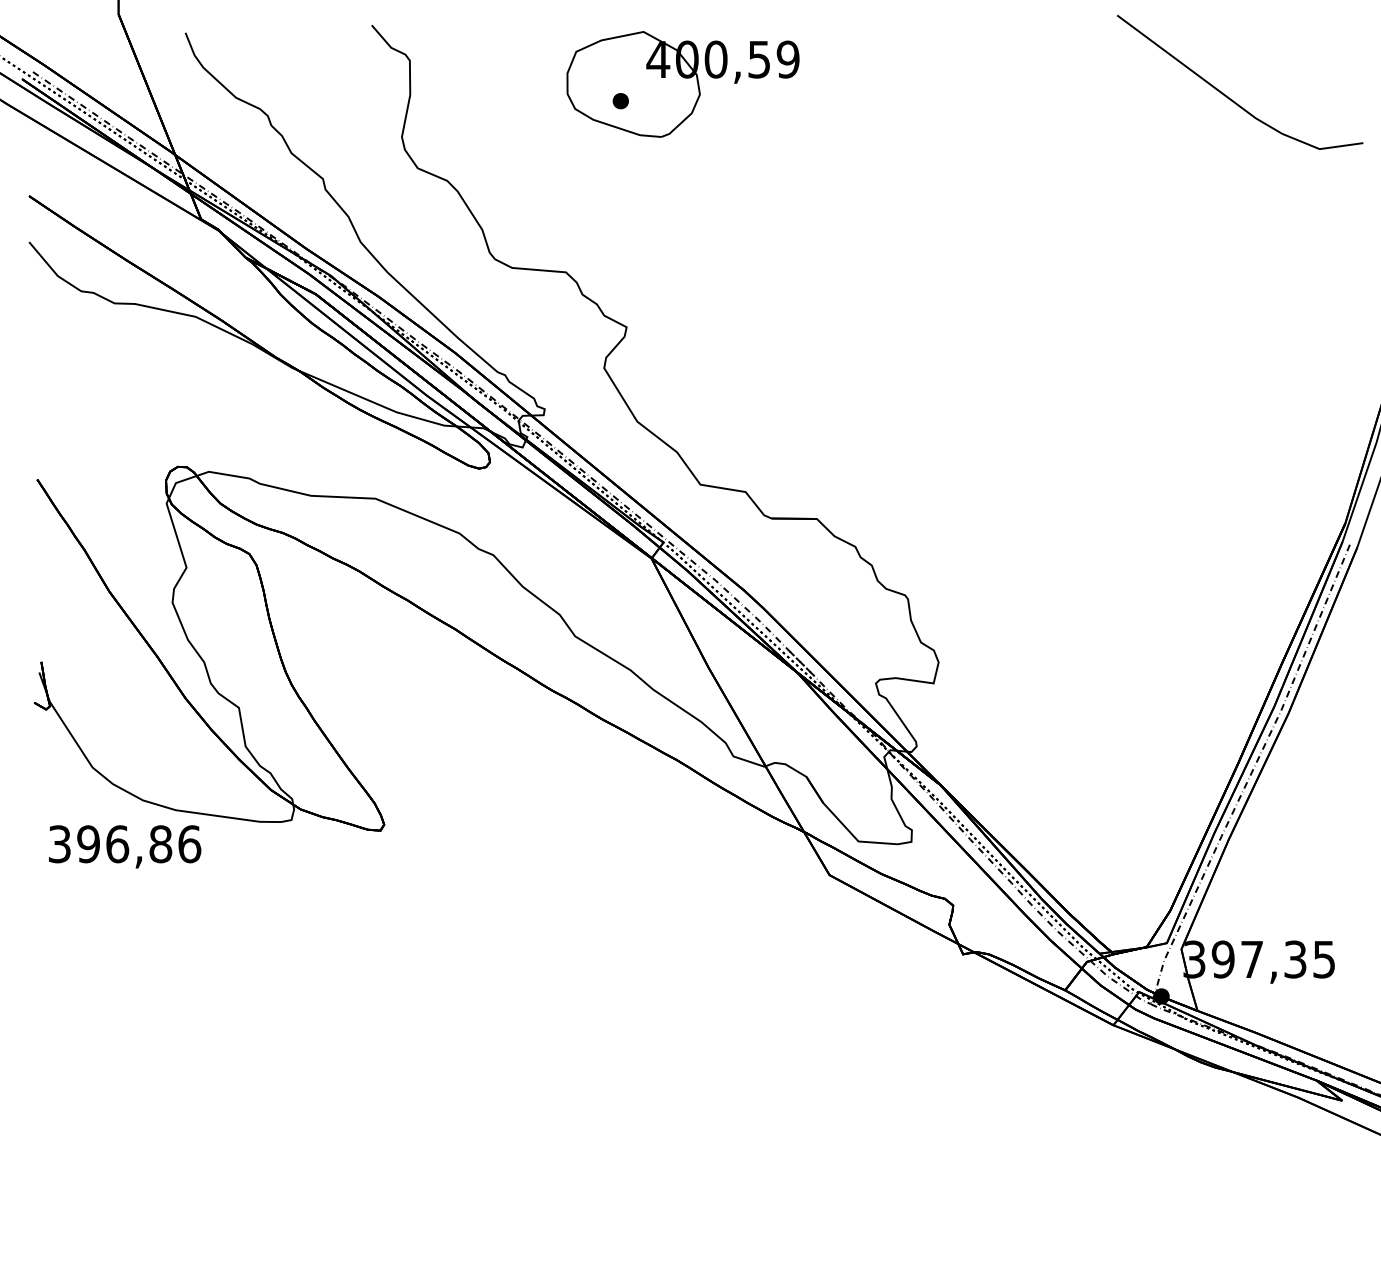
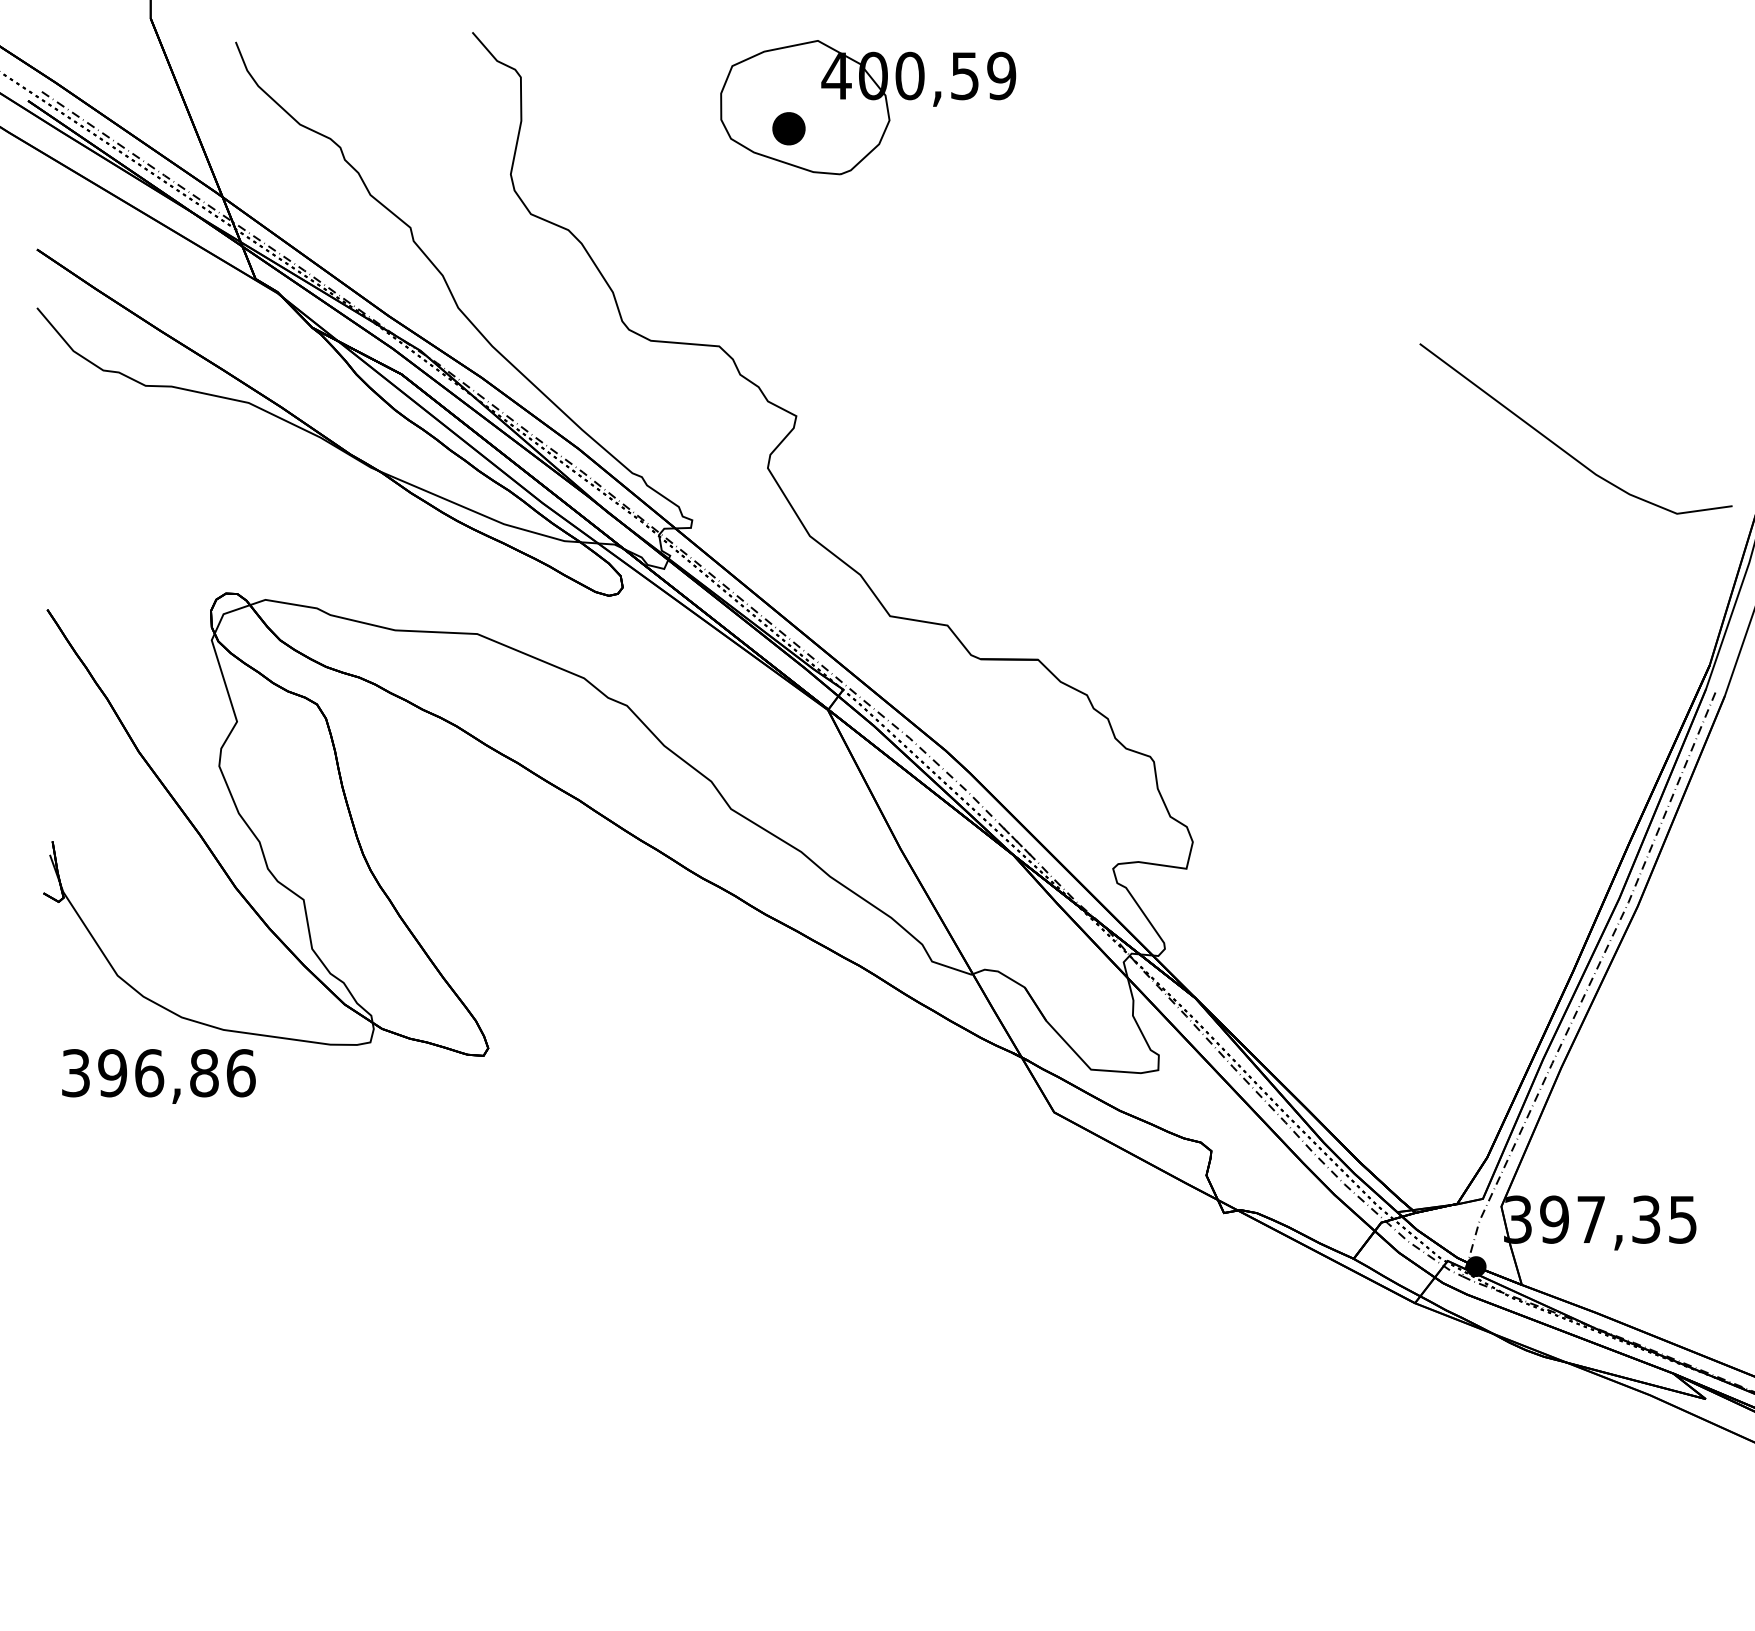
line: (1228, 96) -> (1561, 447), moved
part: (620, 100) -> (788, 128), size x1.6

